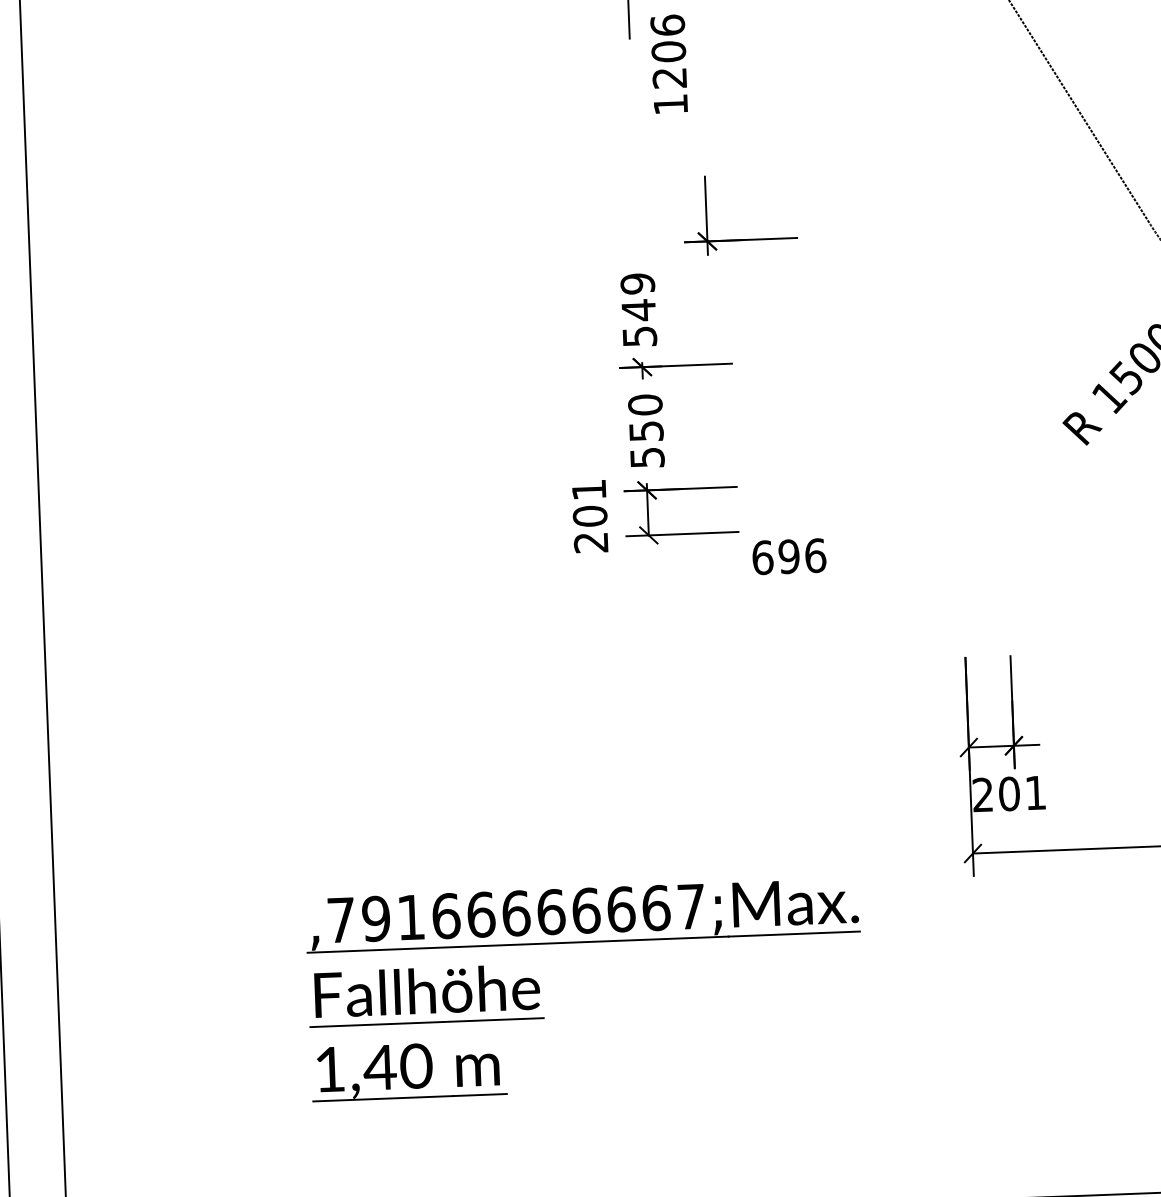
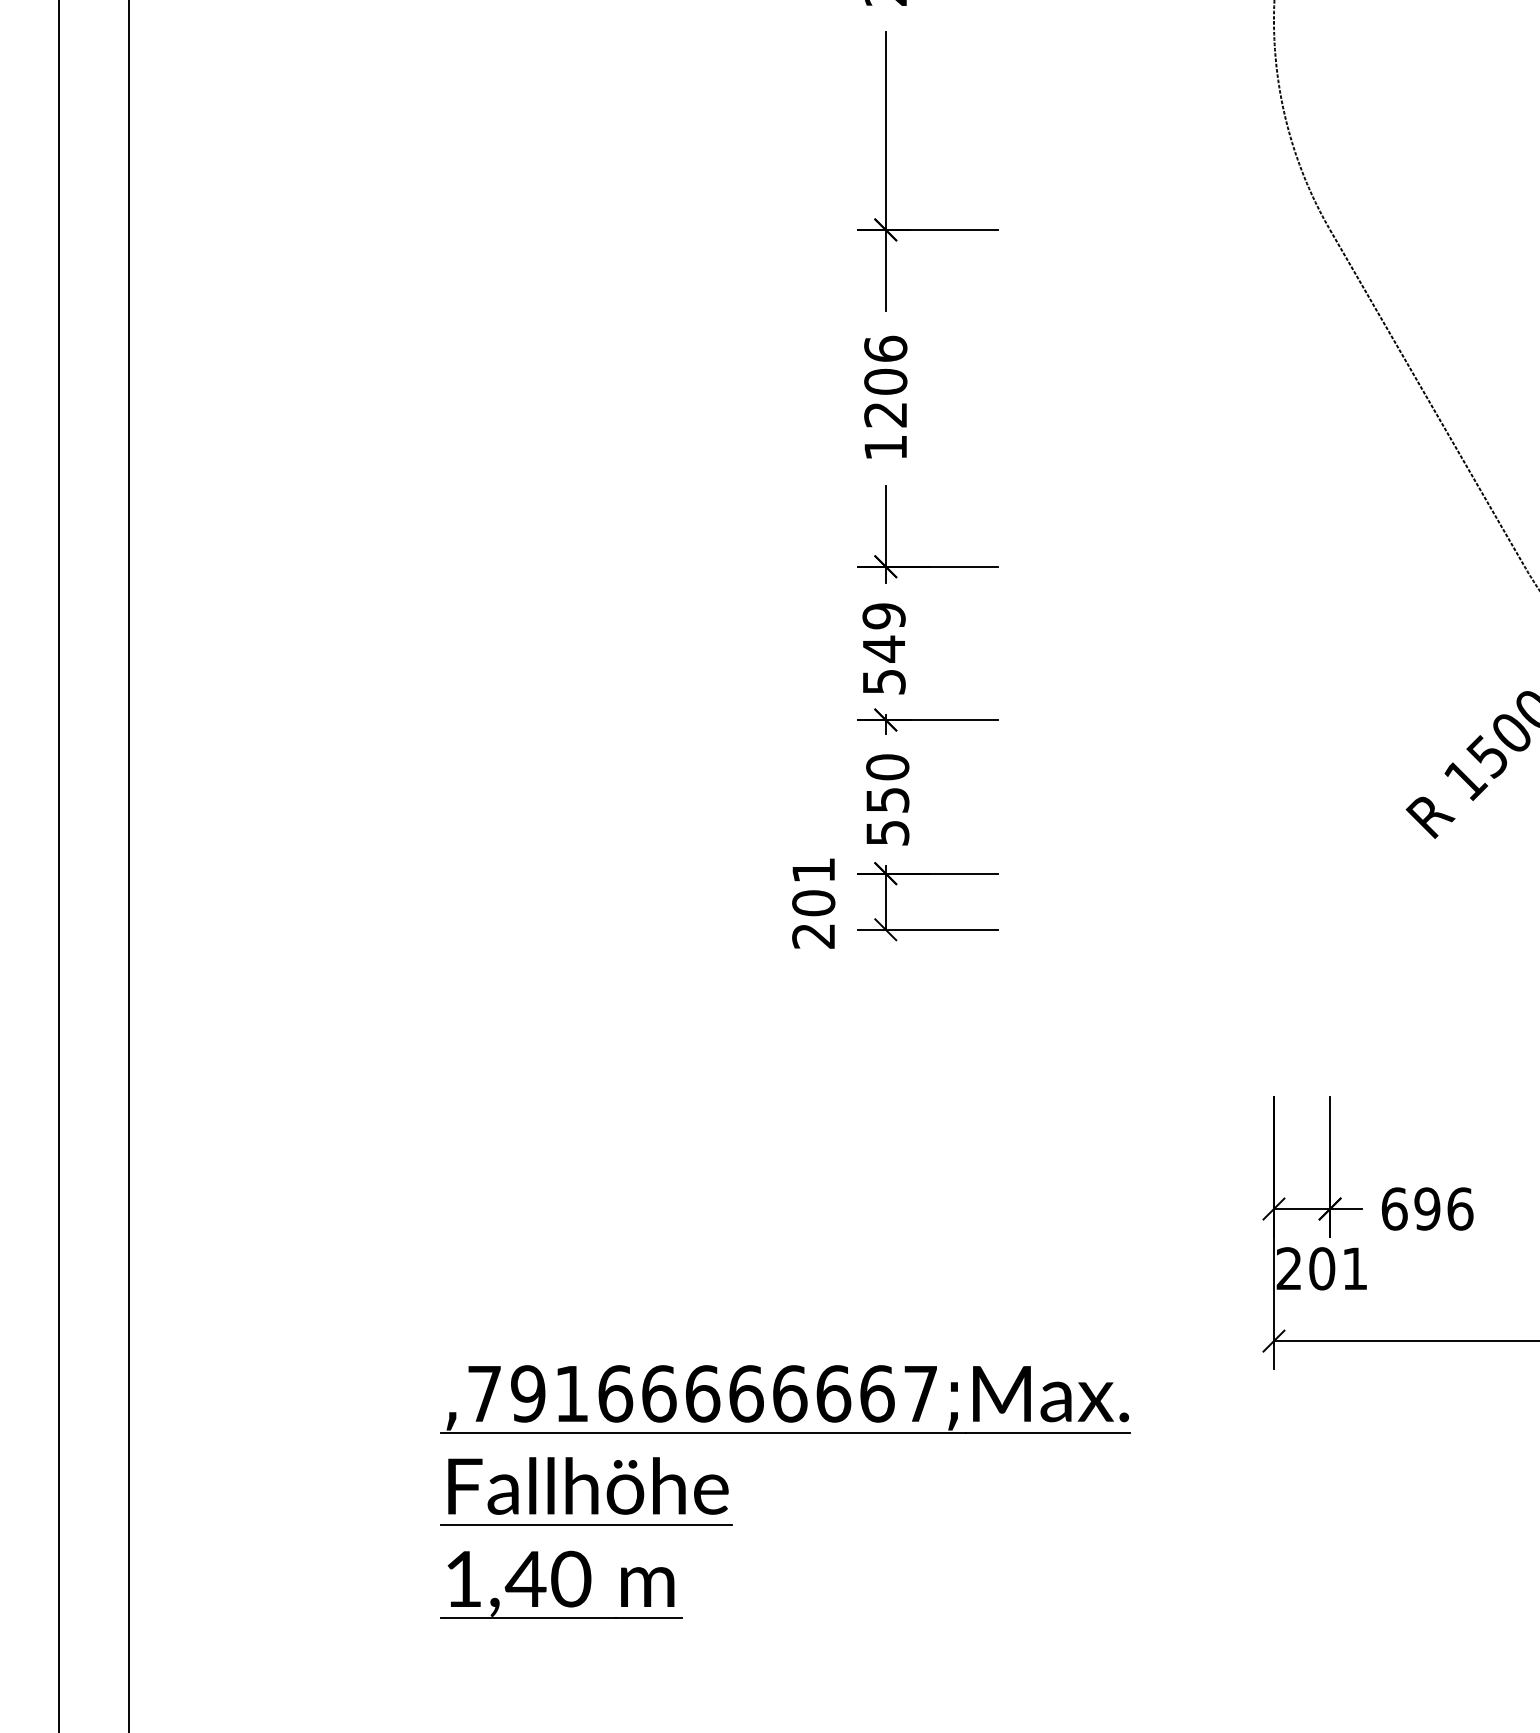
text: (669, 63) -> (885, 396), moved
part: (740, 239) -> (927, 566), moved
text: (789, 556) -> (1427, 1208), moved

